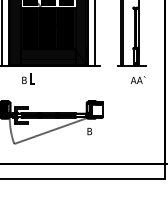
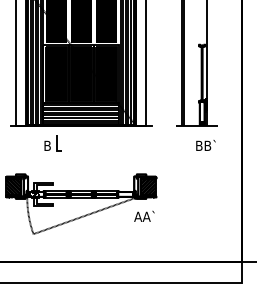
text: (136, 80) -> (203, 145), AA` -> BB`
hatch: (97, 109) -> (148, 186), added
text: (94, 130) -> (144, 215), B -> AA`

